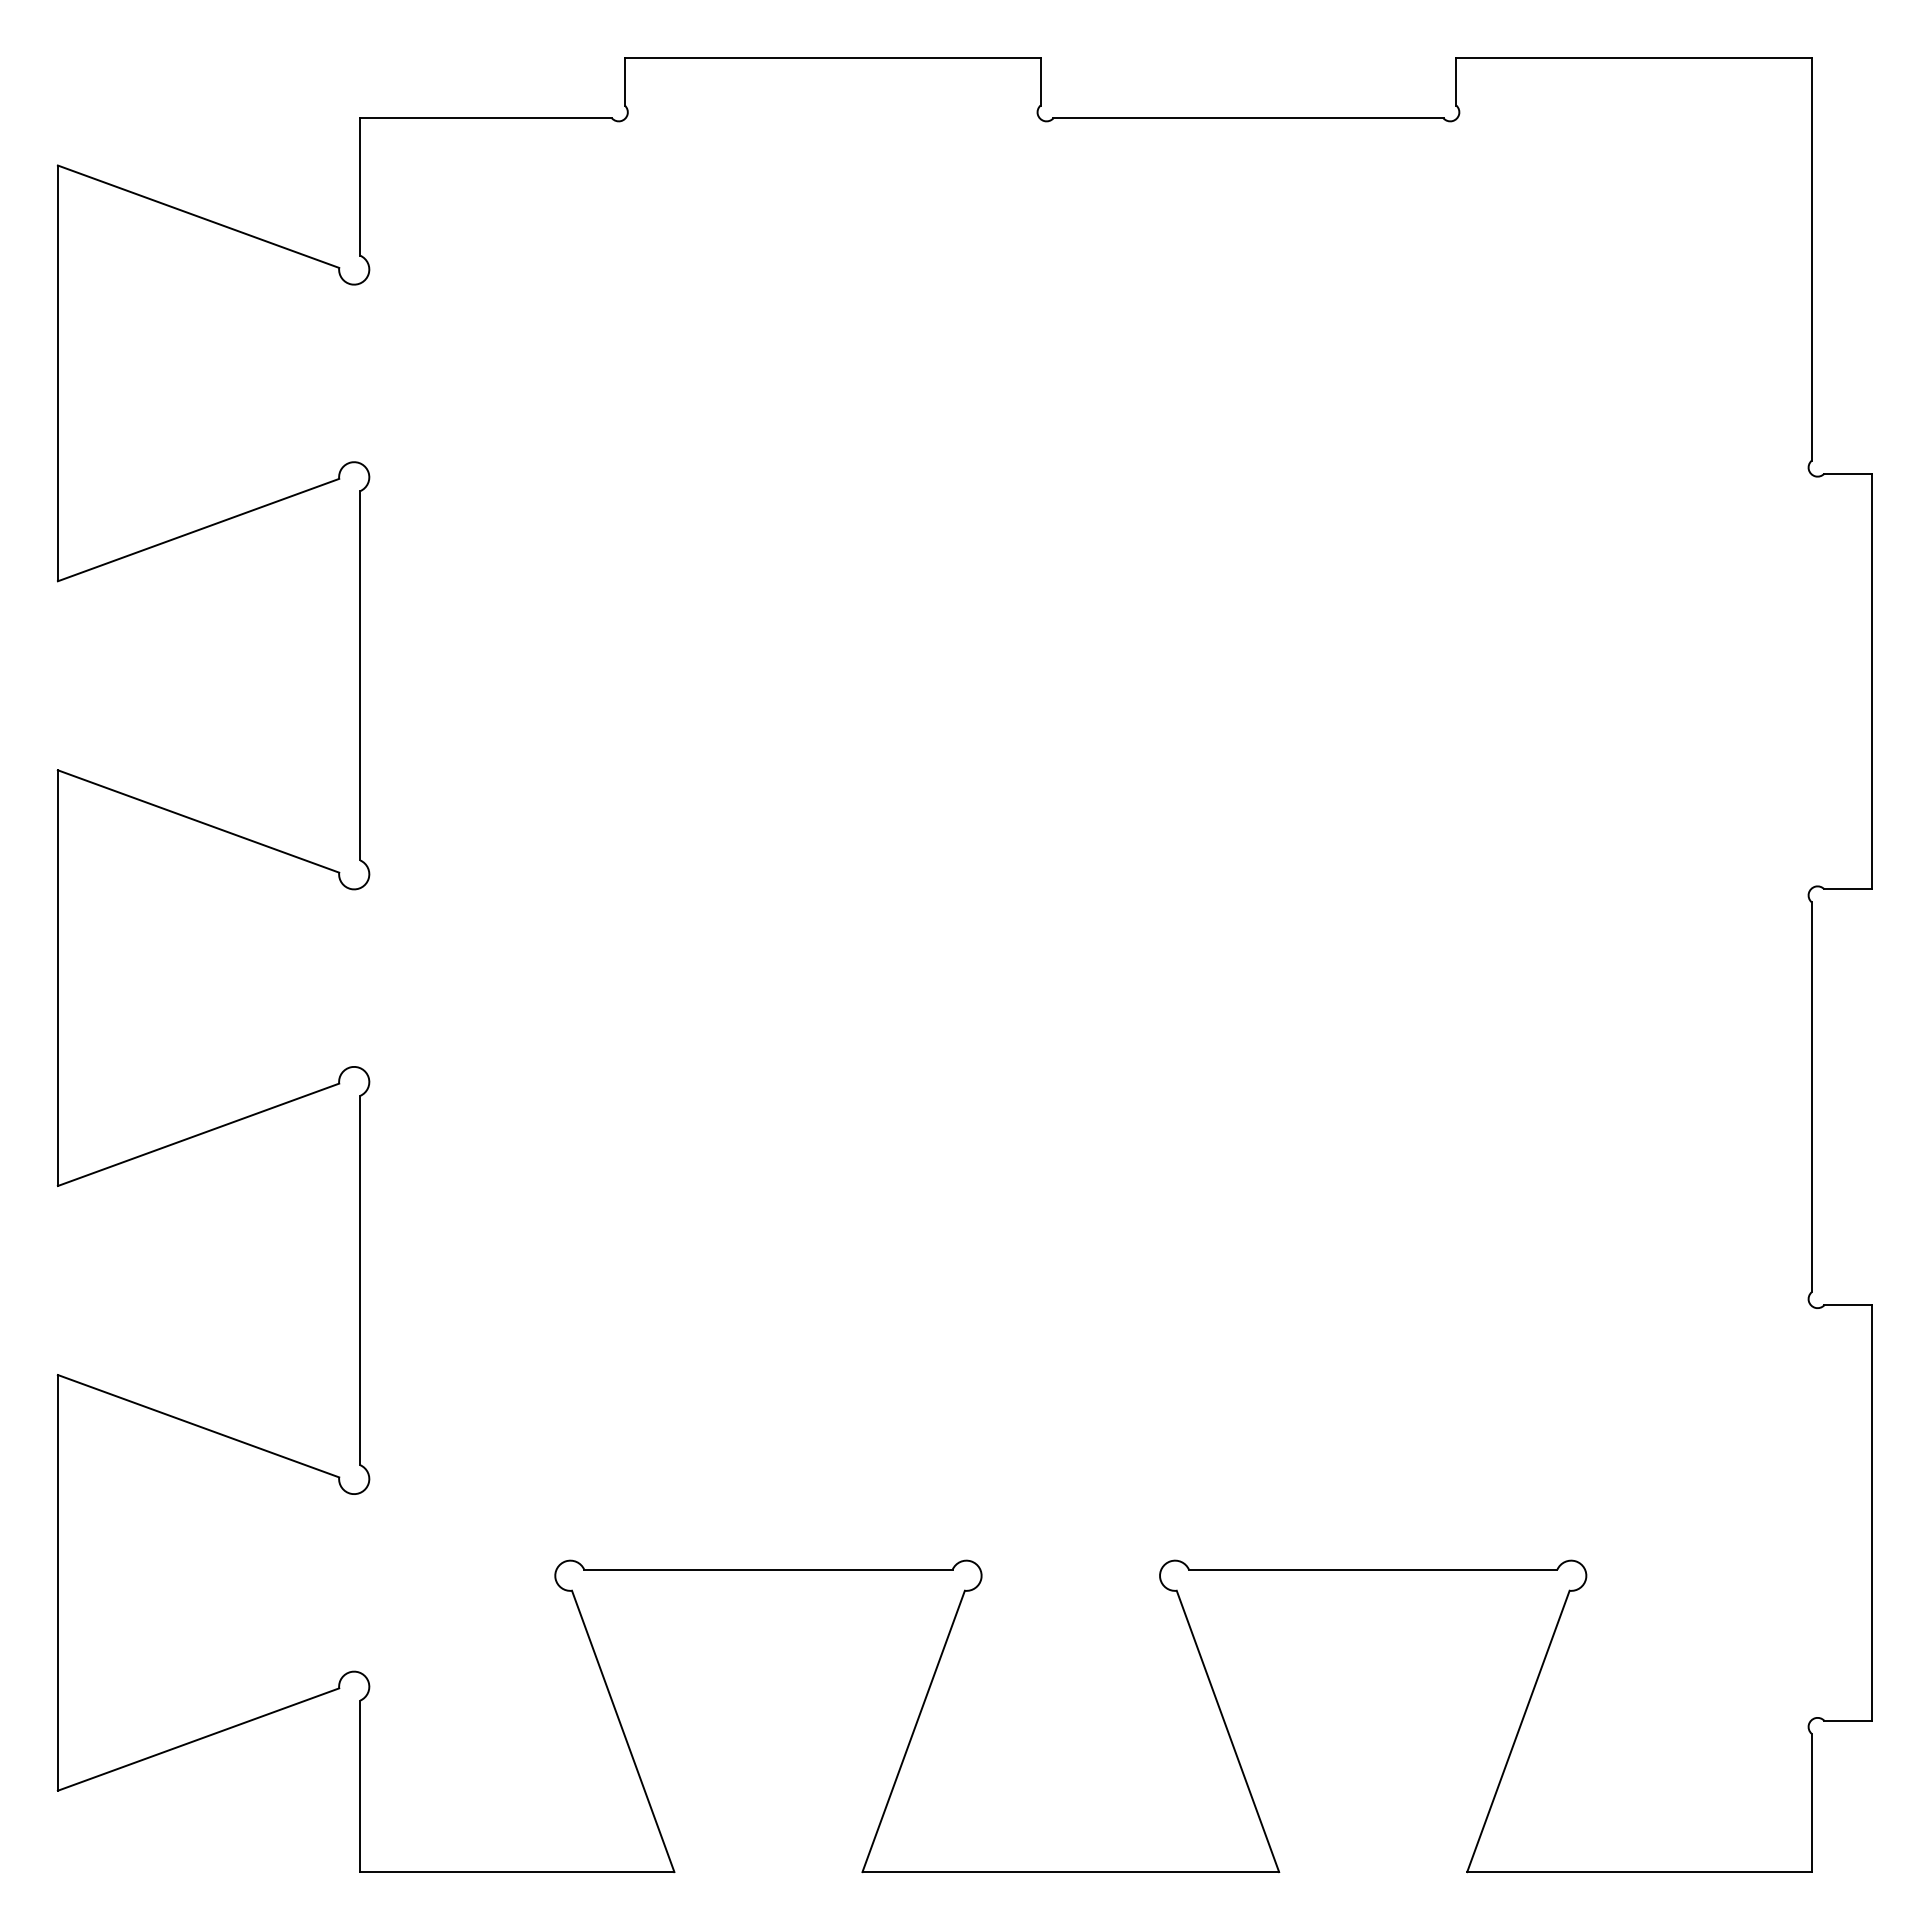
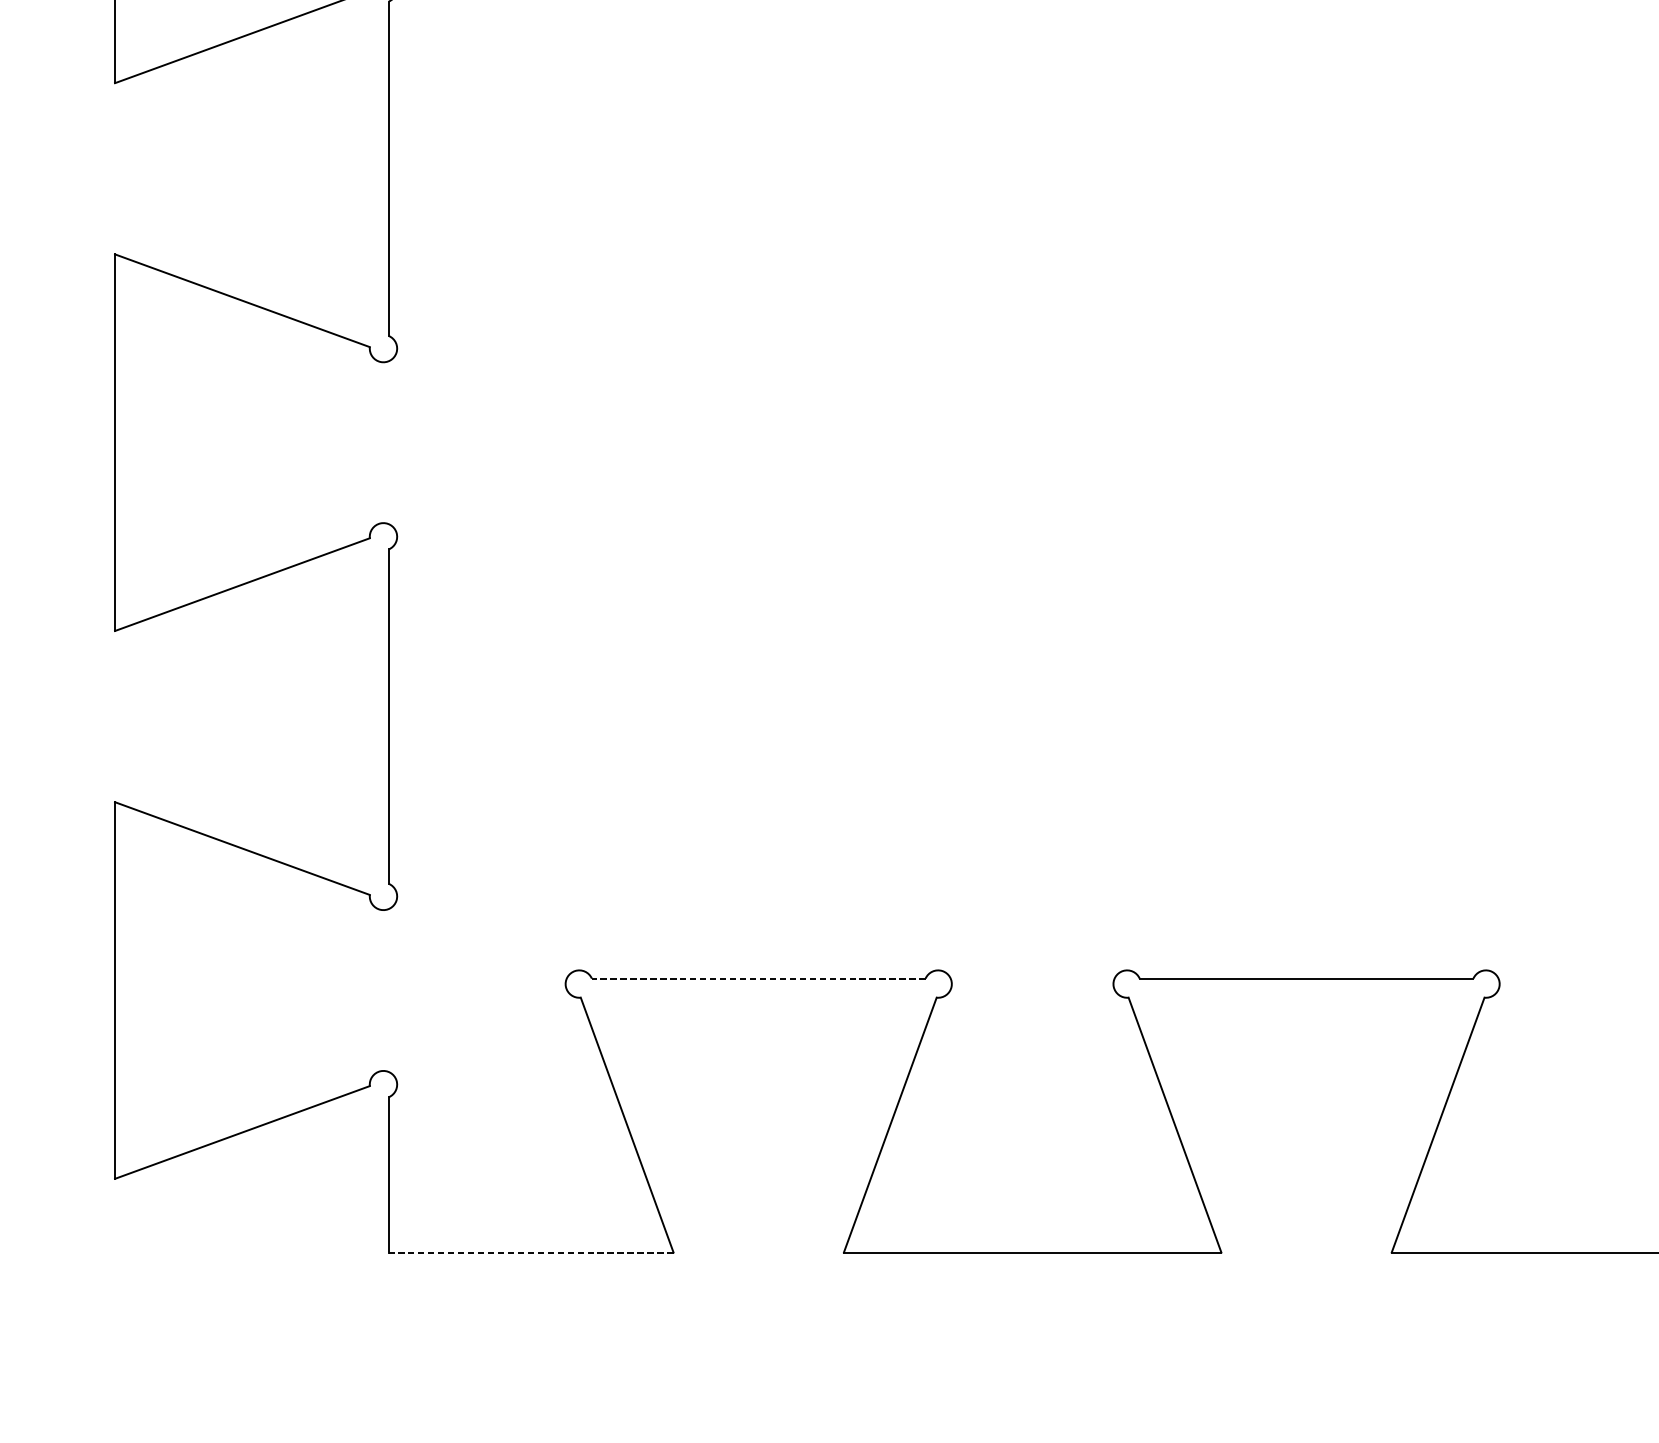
line: (767, 1569) -> (757, 978), solid -> dashed
line: (516, 1872) -> (530, 1252), solid -> dashed

